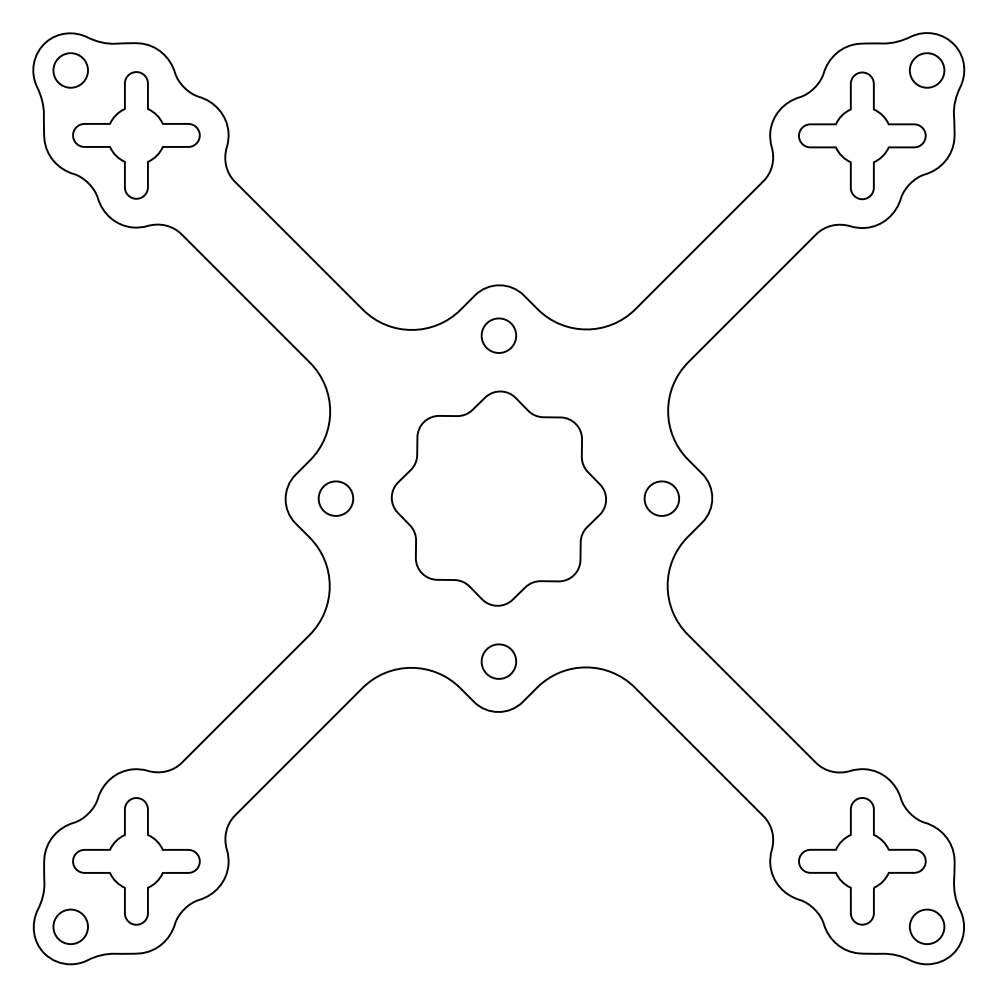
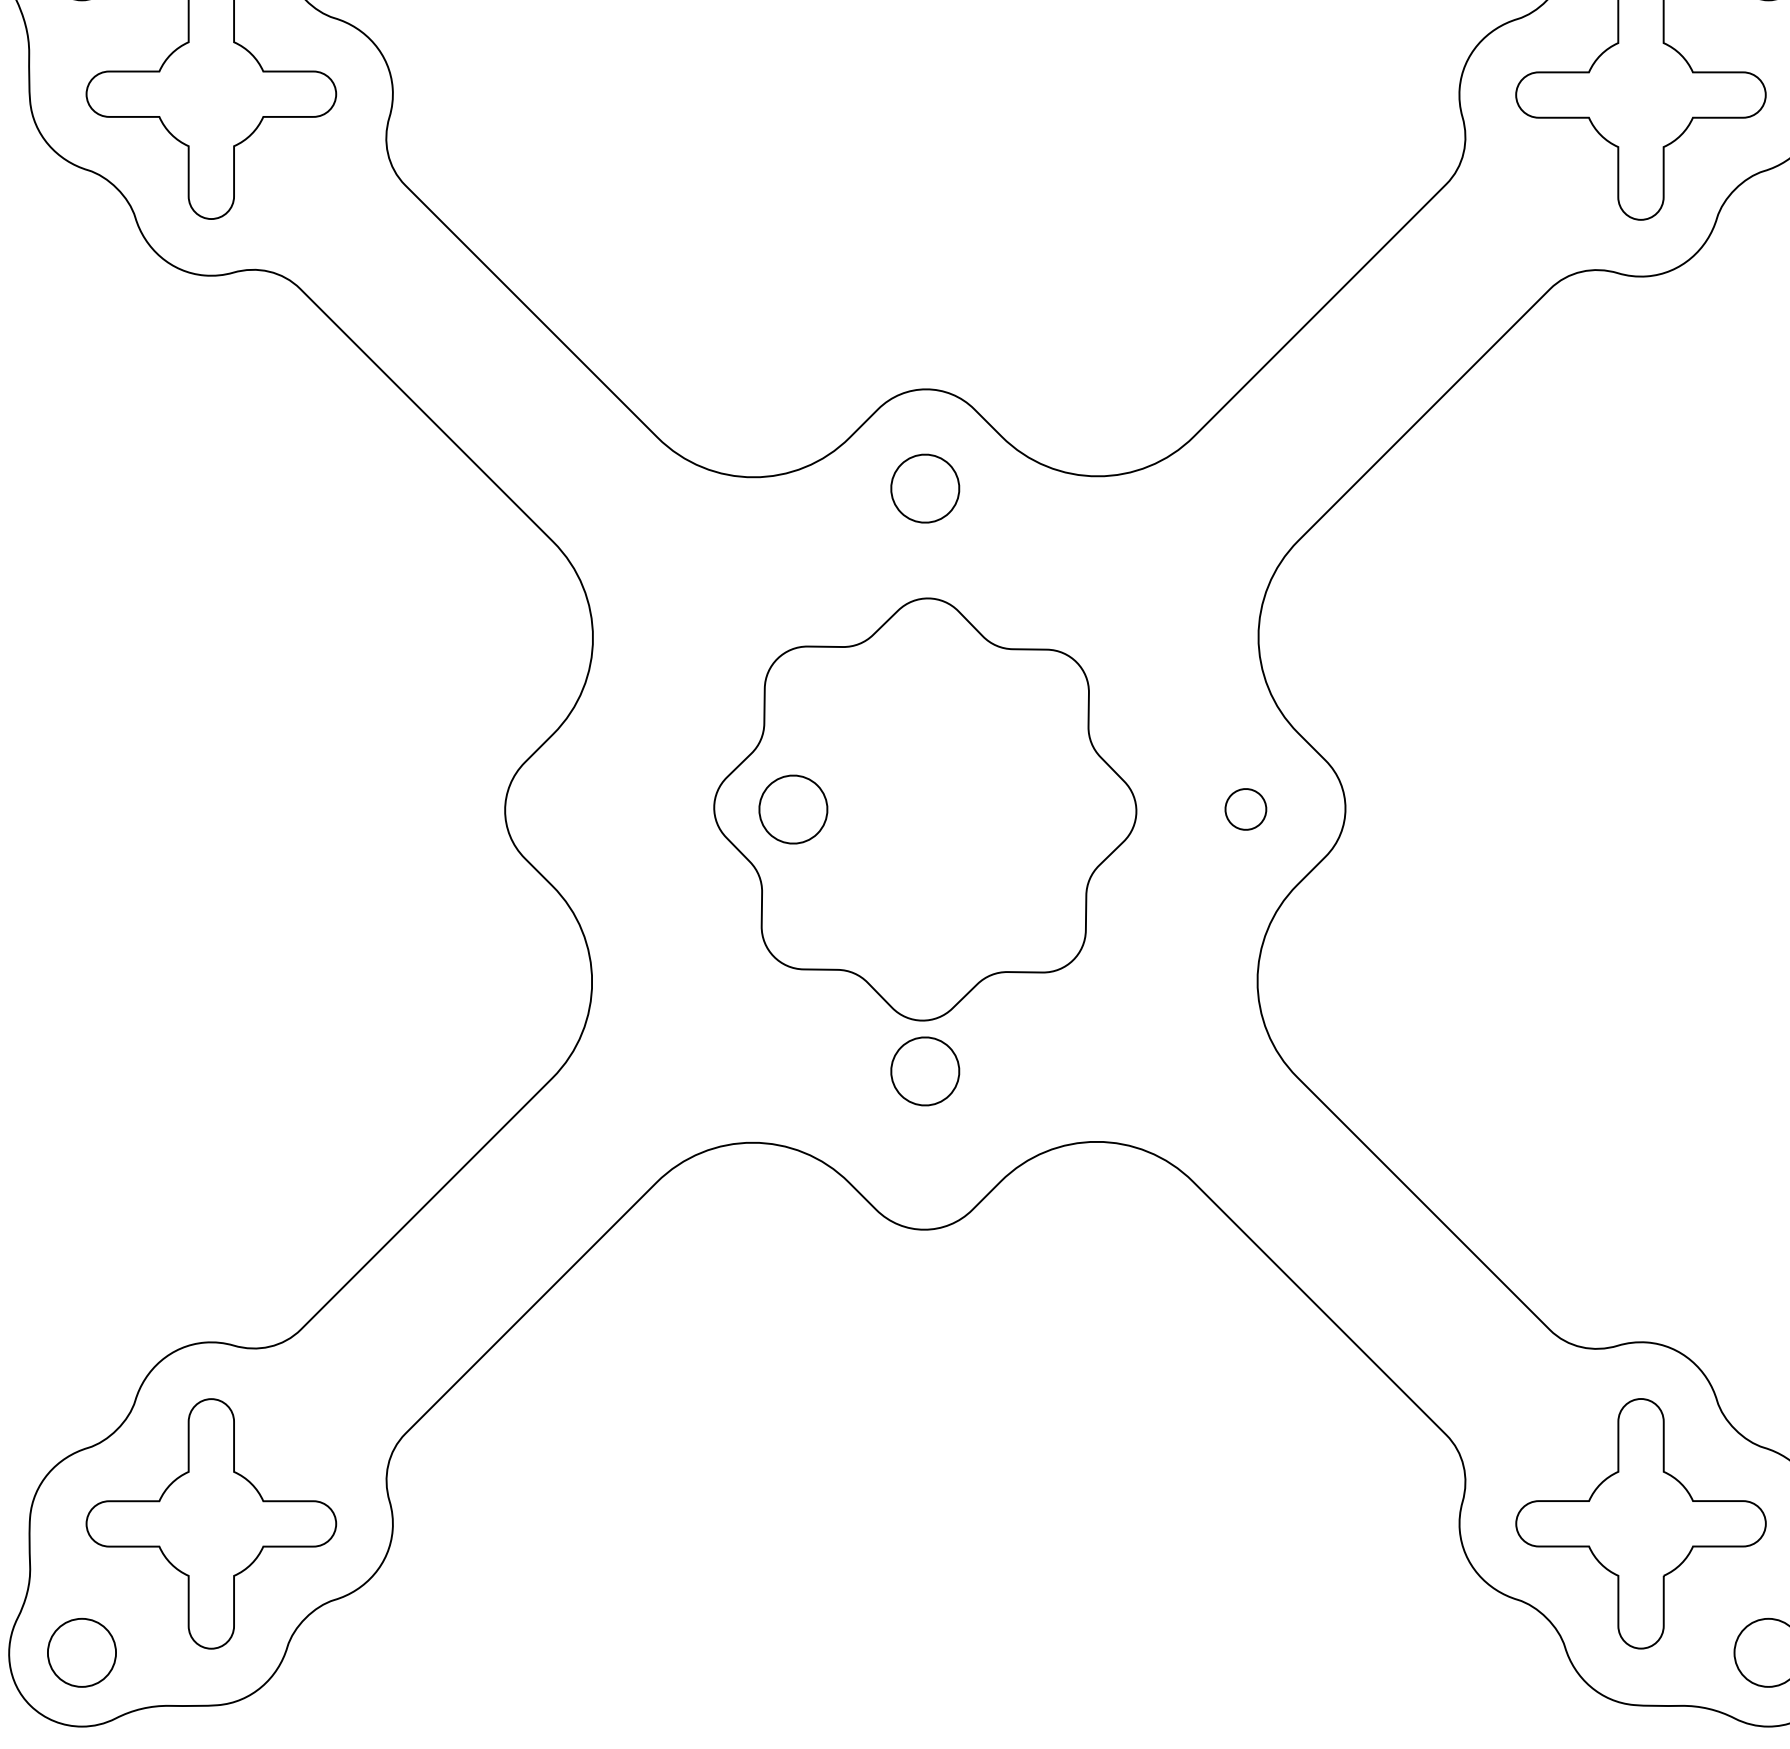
part: (335, 498) -> (792, 809), moved
part: (661, 498) -> (1245, 809), size x0.6
part: (498, 661) -> (924, 1071), moved

